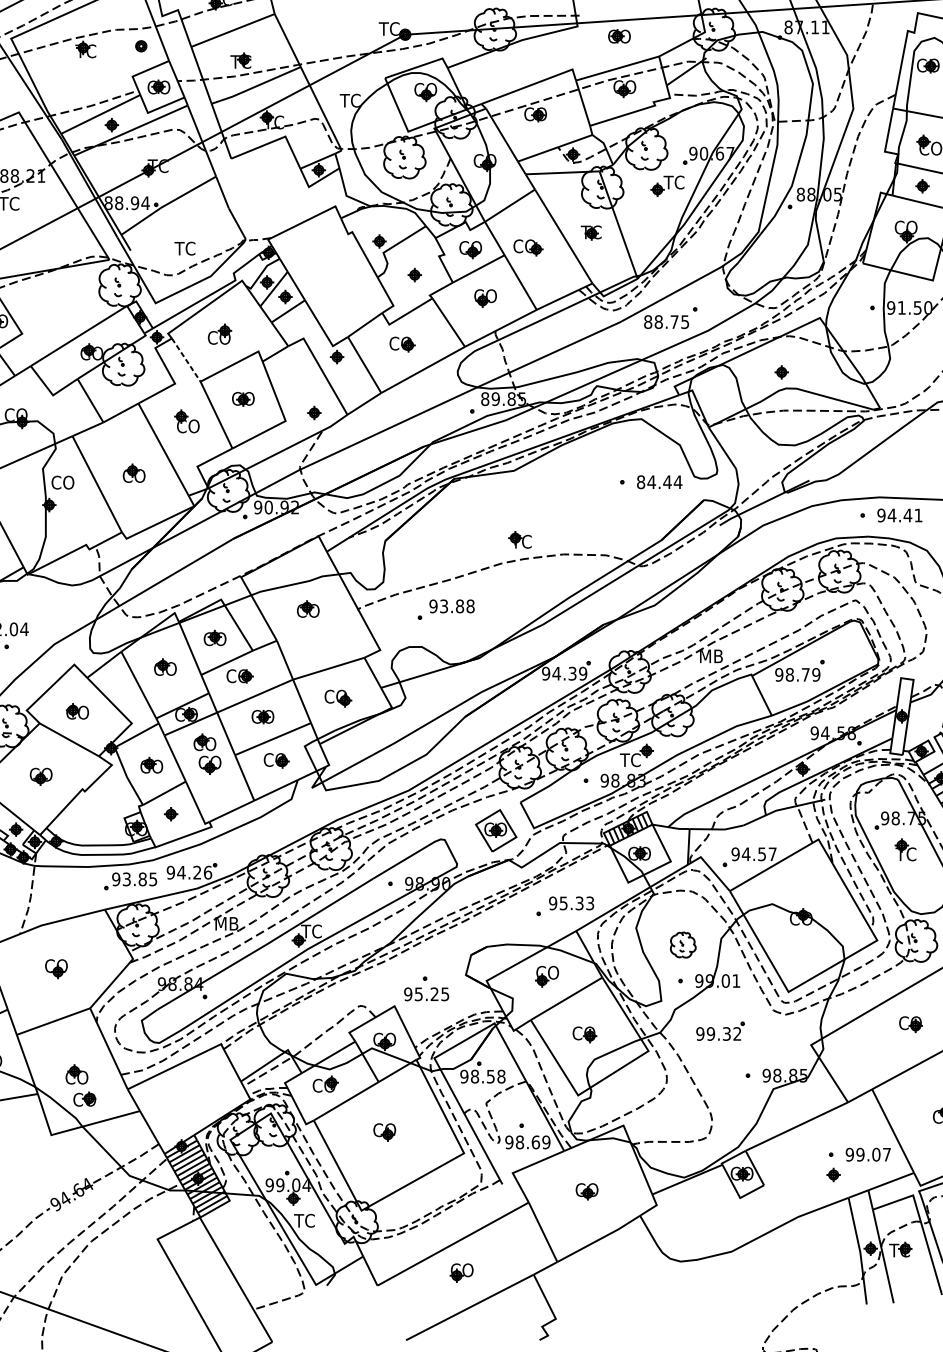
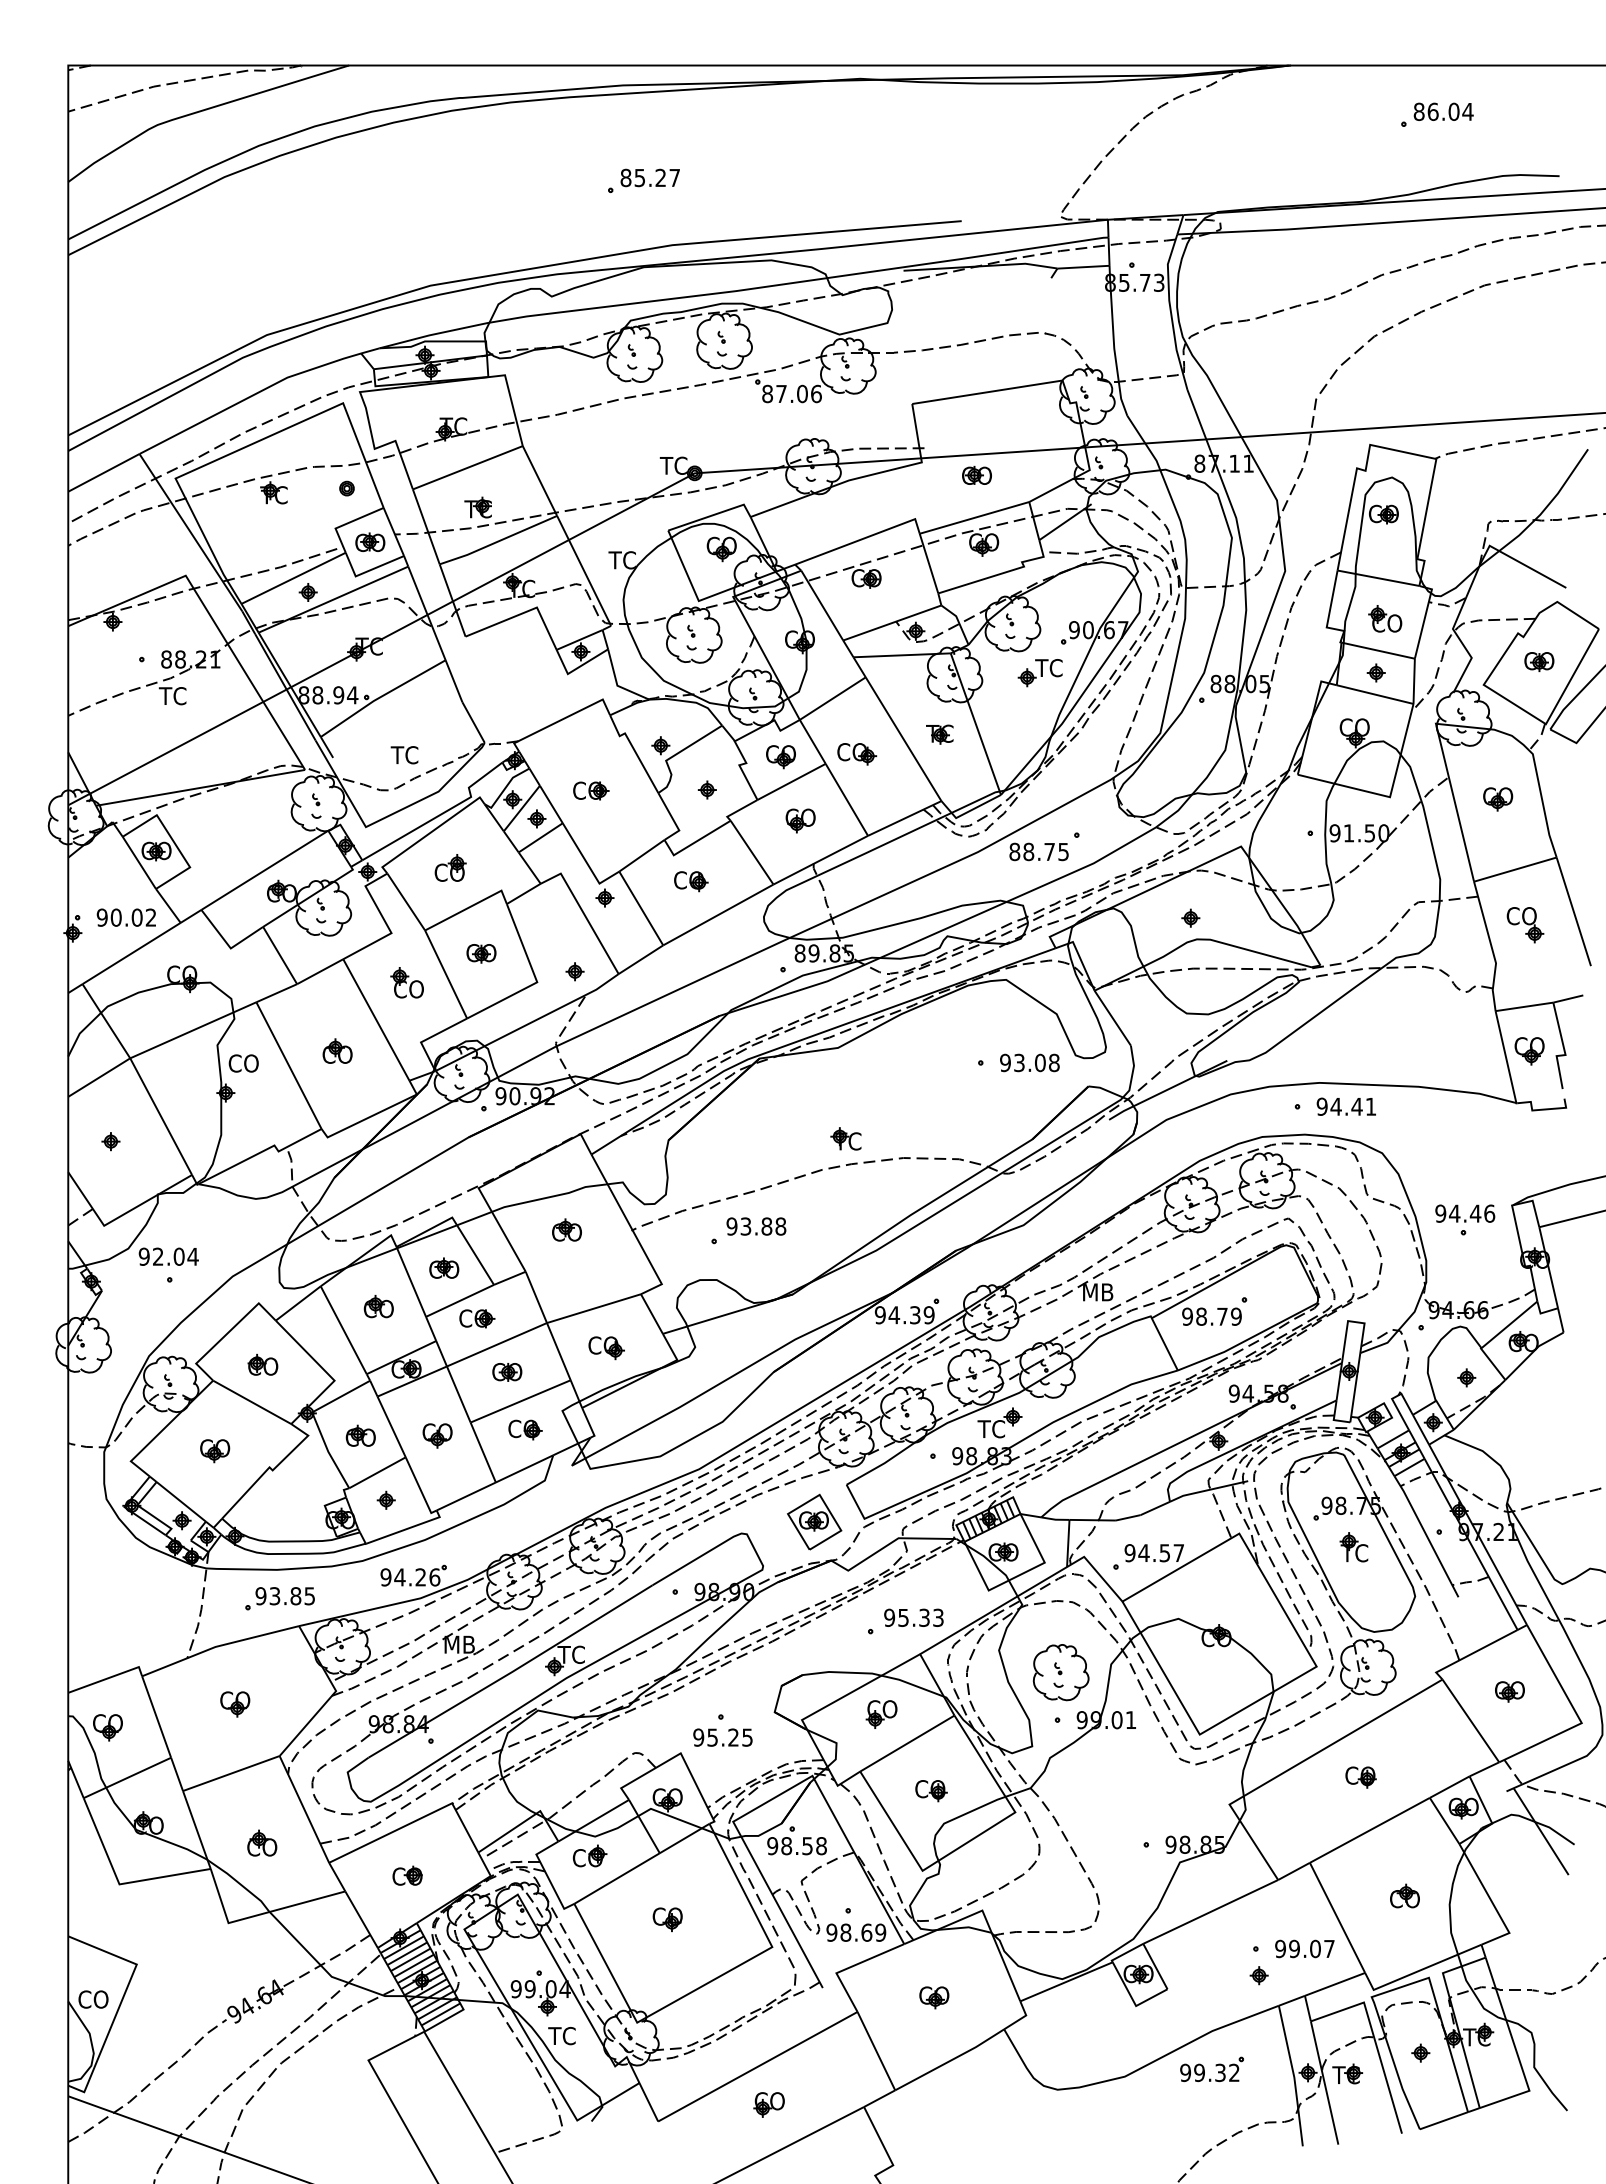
part: (326, 275) -> (591, 790), added
line: (186, 360) -> (406, 902), dashed -> solid
text: (660, 481) -> (1030, 1062), 84.44 -> 93.08
part: (204, 742) -> (430, 1405), removed
part: (130, 881) -> (279, 1598), moved
part: (682, 944) -> (1060, 1672), size x1.67
part: (720, 1031) -> (1211, 2069), moved
part: (84, 1098) -> (407, 1875), moved

